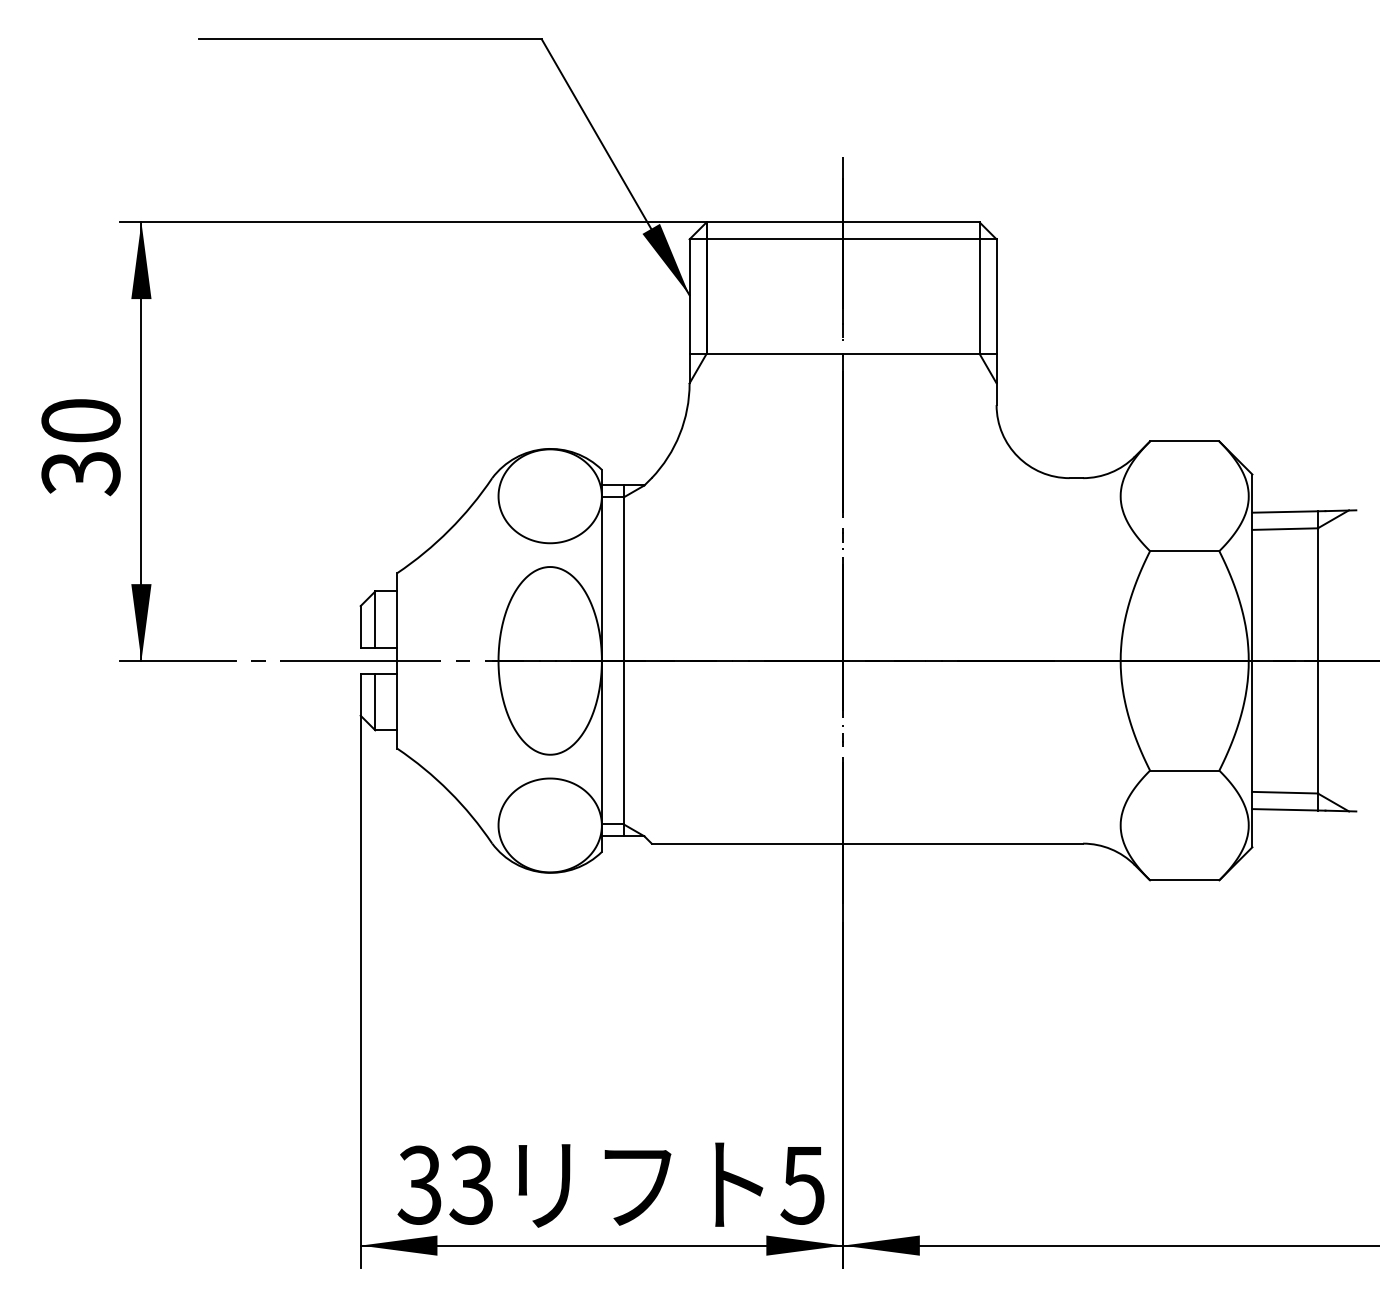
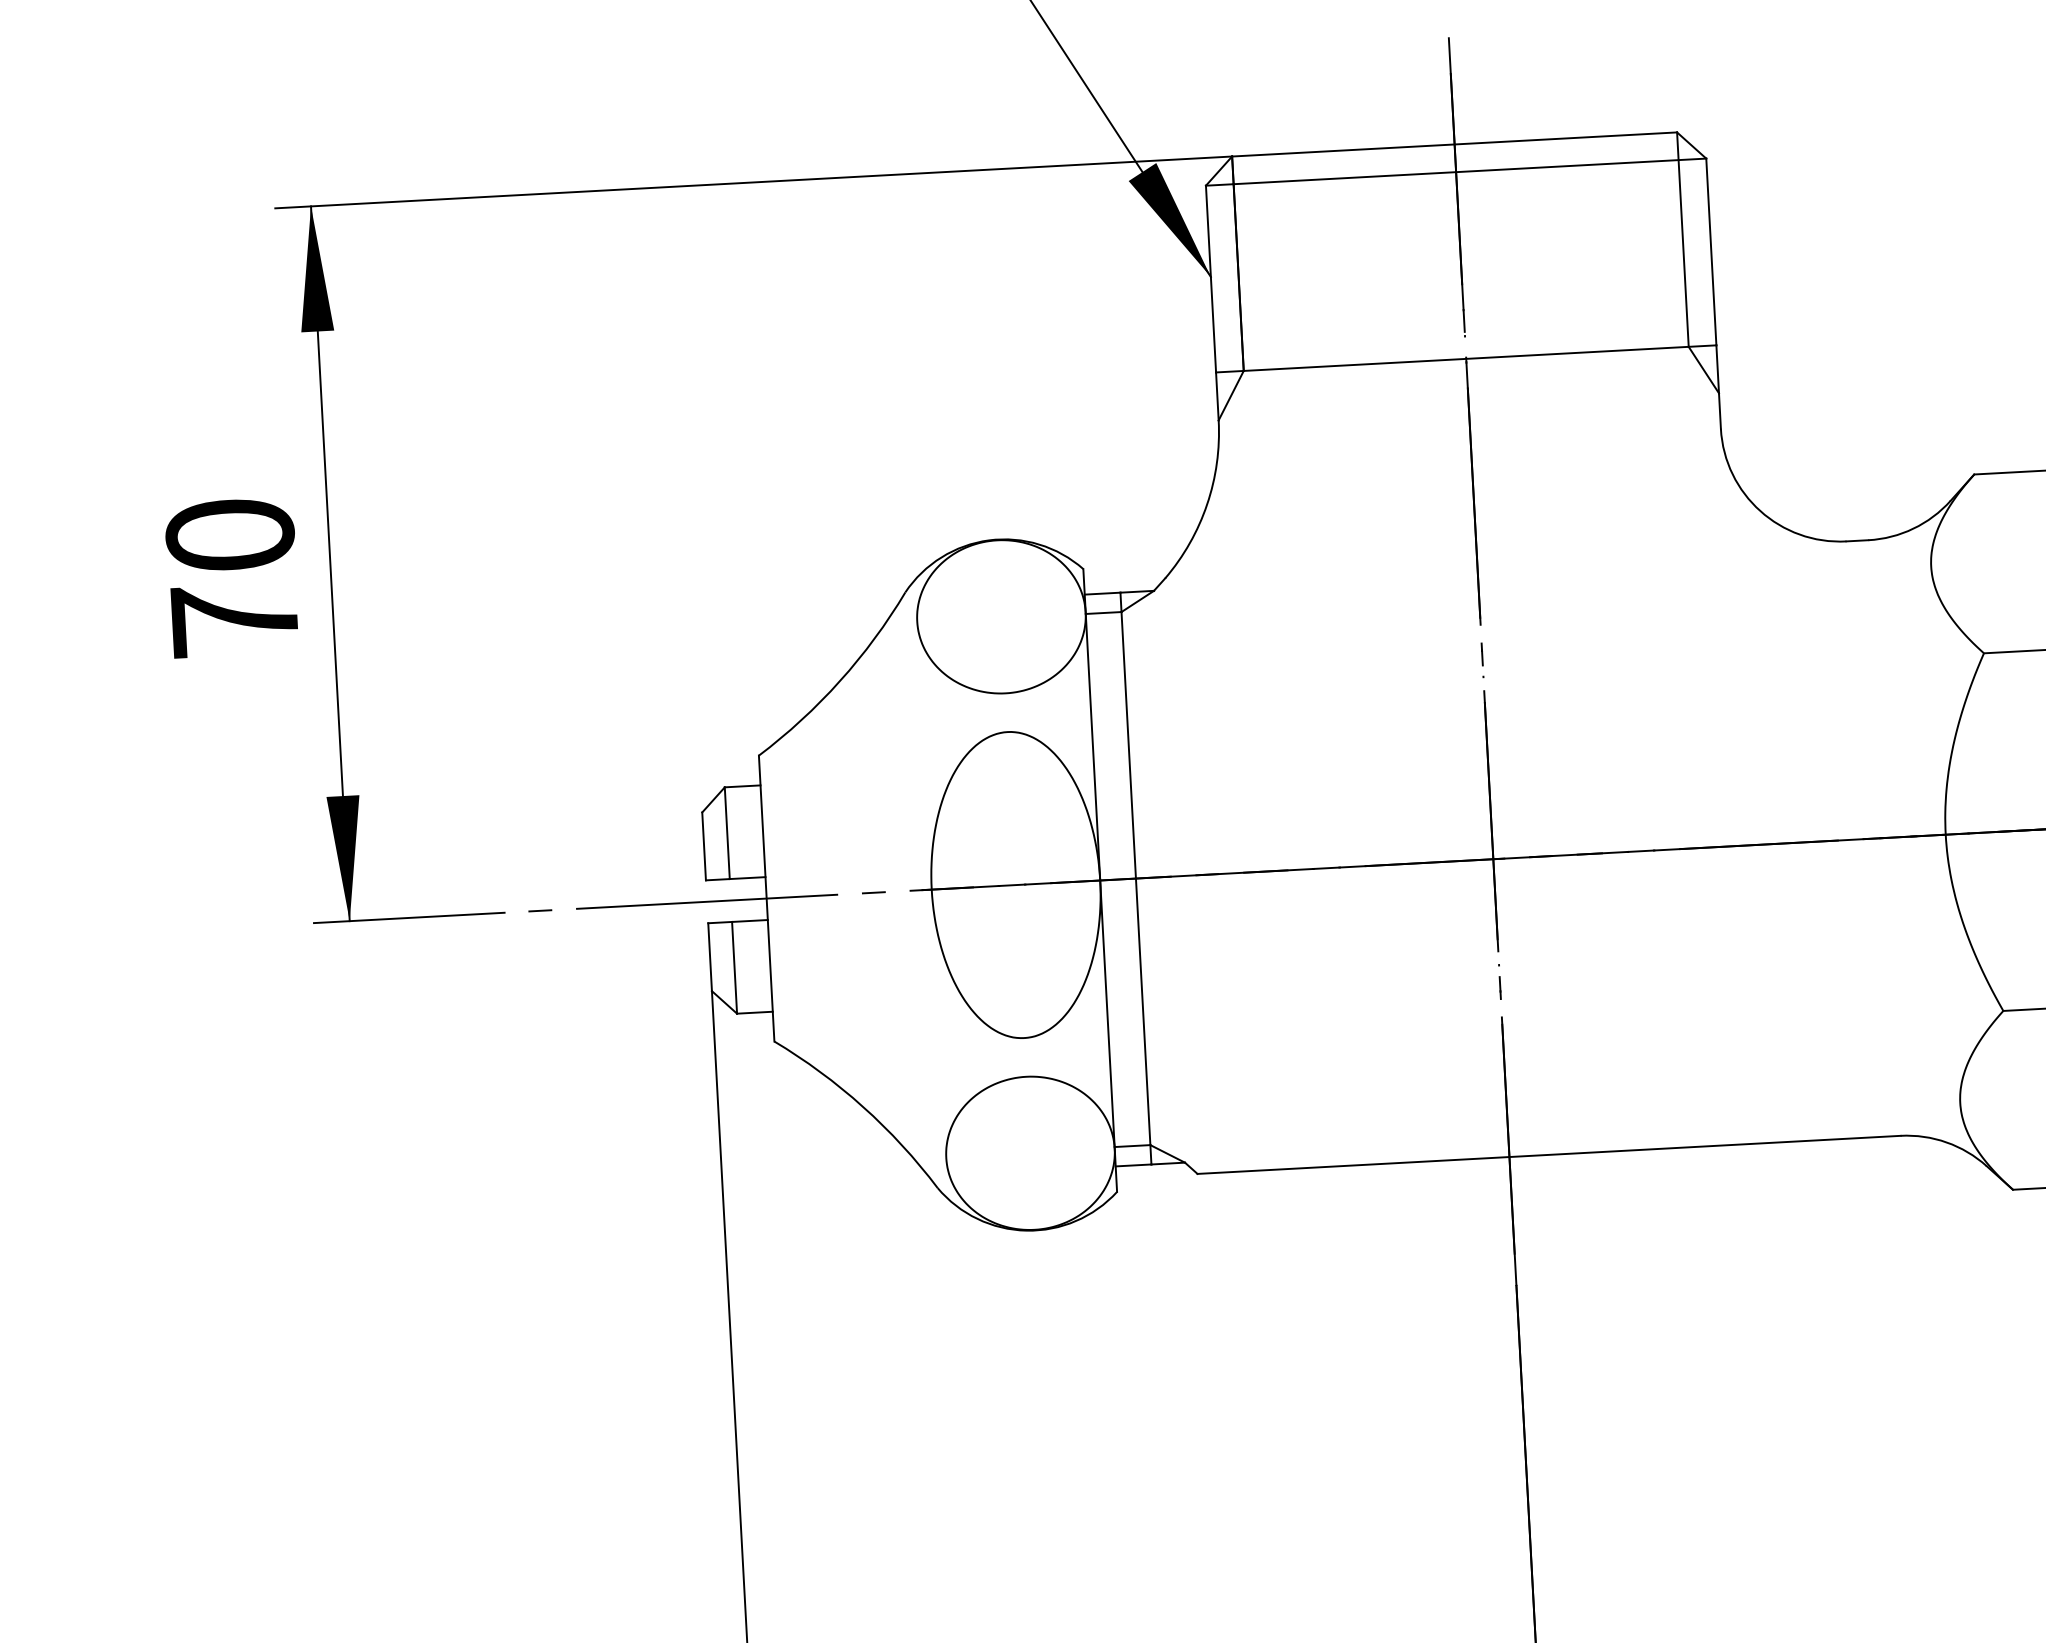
text: (80, 473) -> (233, 621), 30 -> 70

